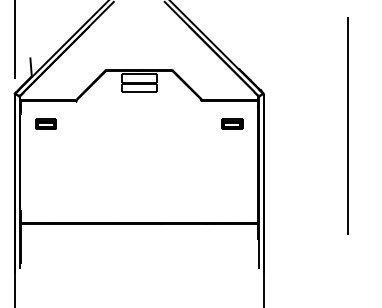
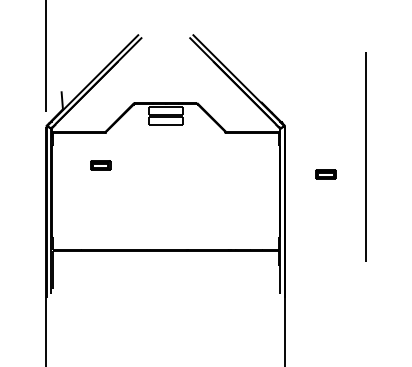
part: (45, 124) -> (100, 165), moved
part: (231, 124) -> (325, 174), moved

